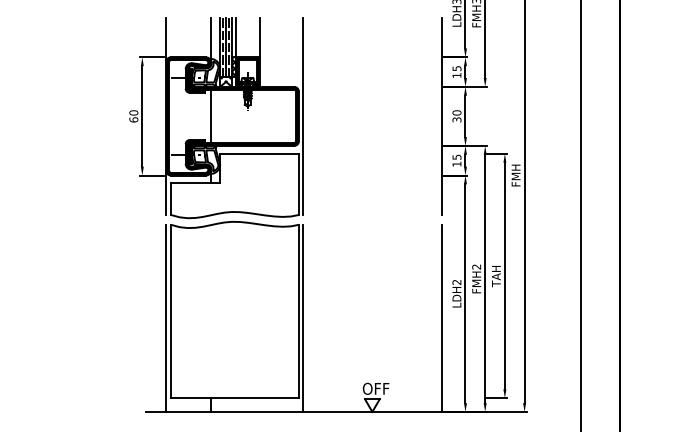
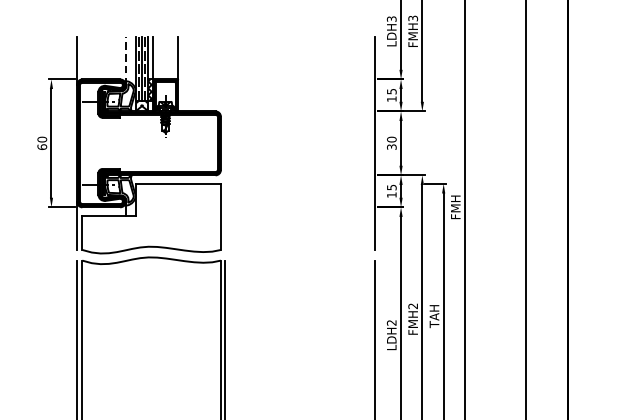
line: (211, 39) -> (126, 60), solid -> dashed
line: (302, 115) -> (224, 142), removed
line: (211, 116) -> (126, 143), removed

